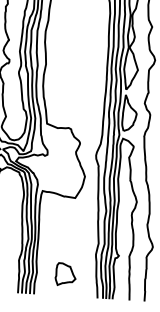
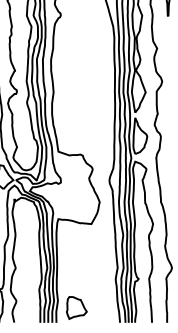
part: (65, 274) -> (76, 307), moved

